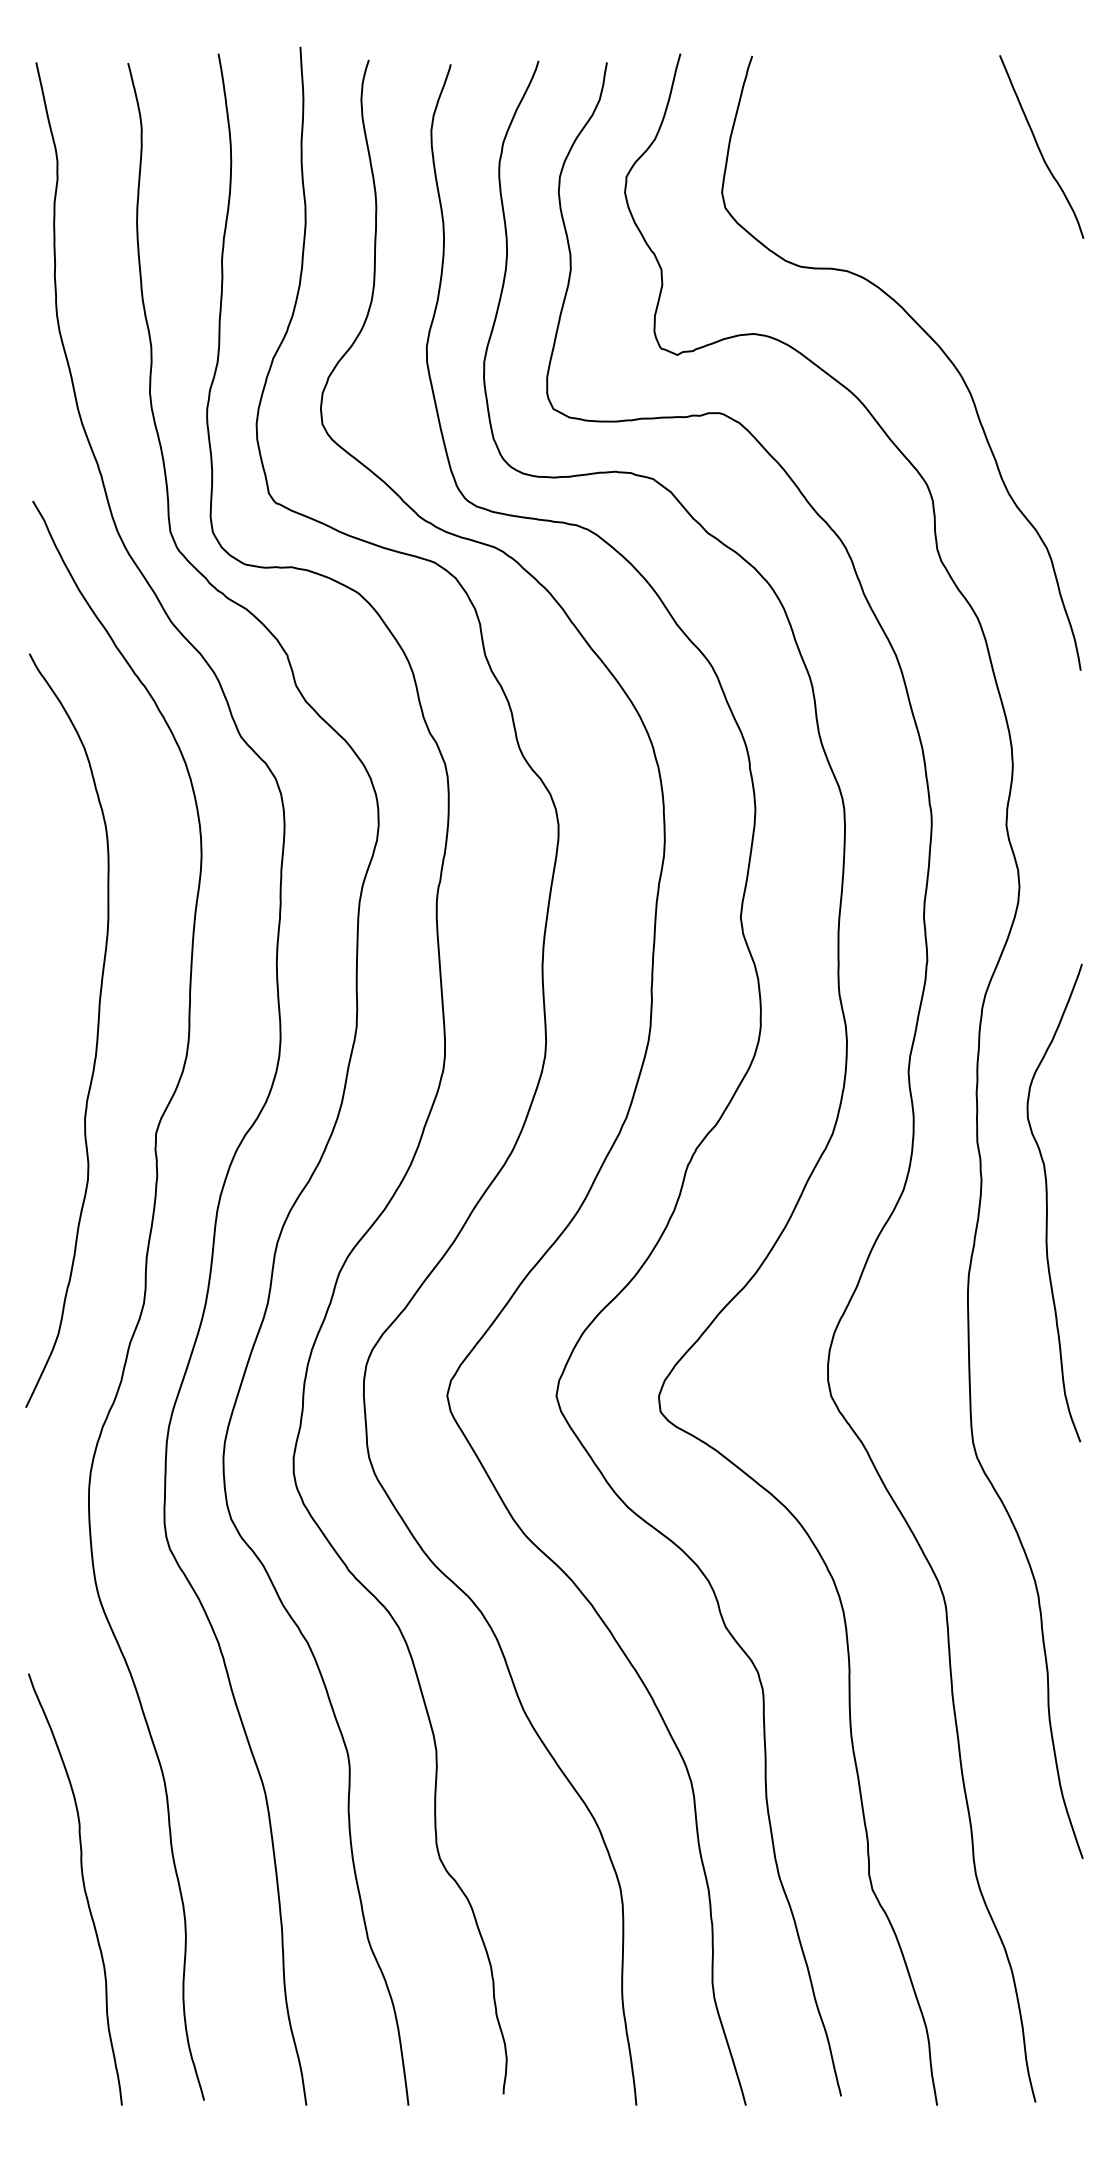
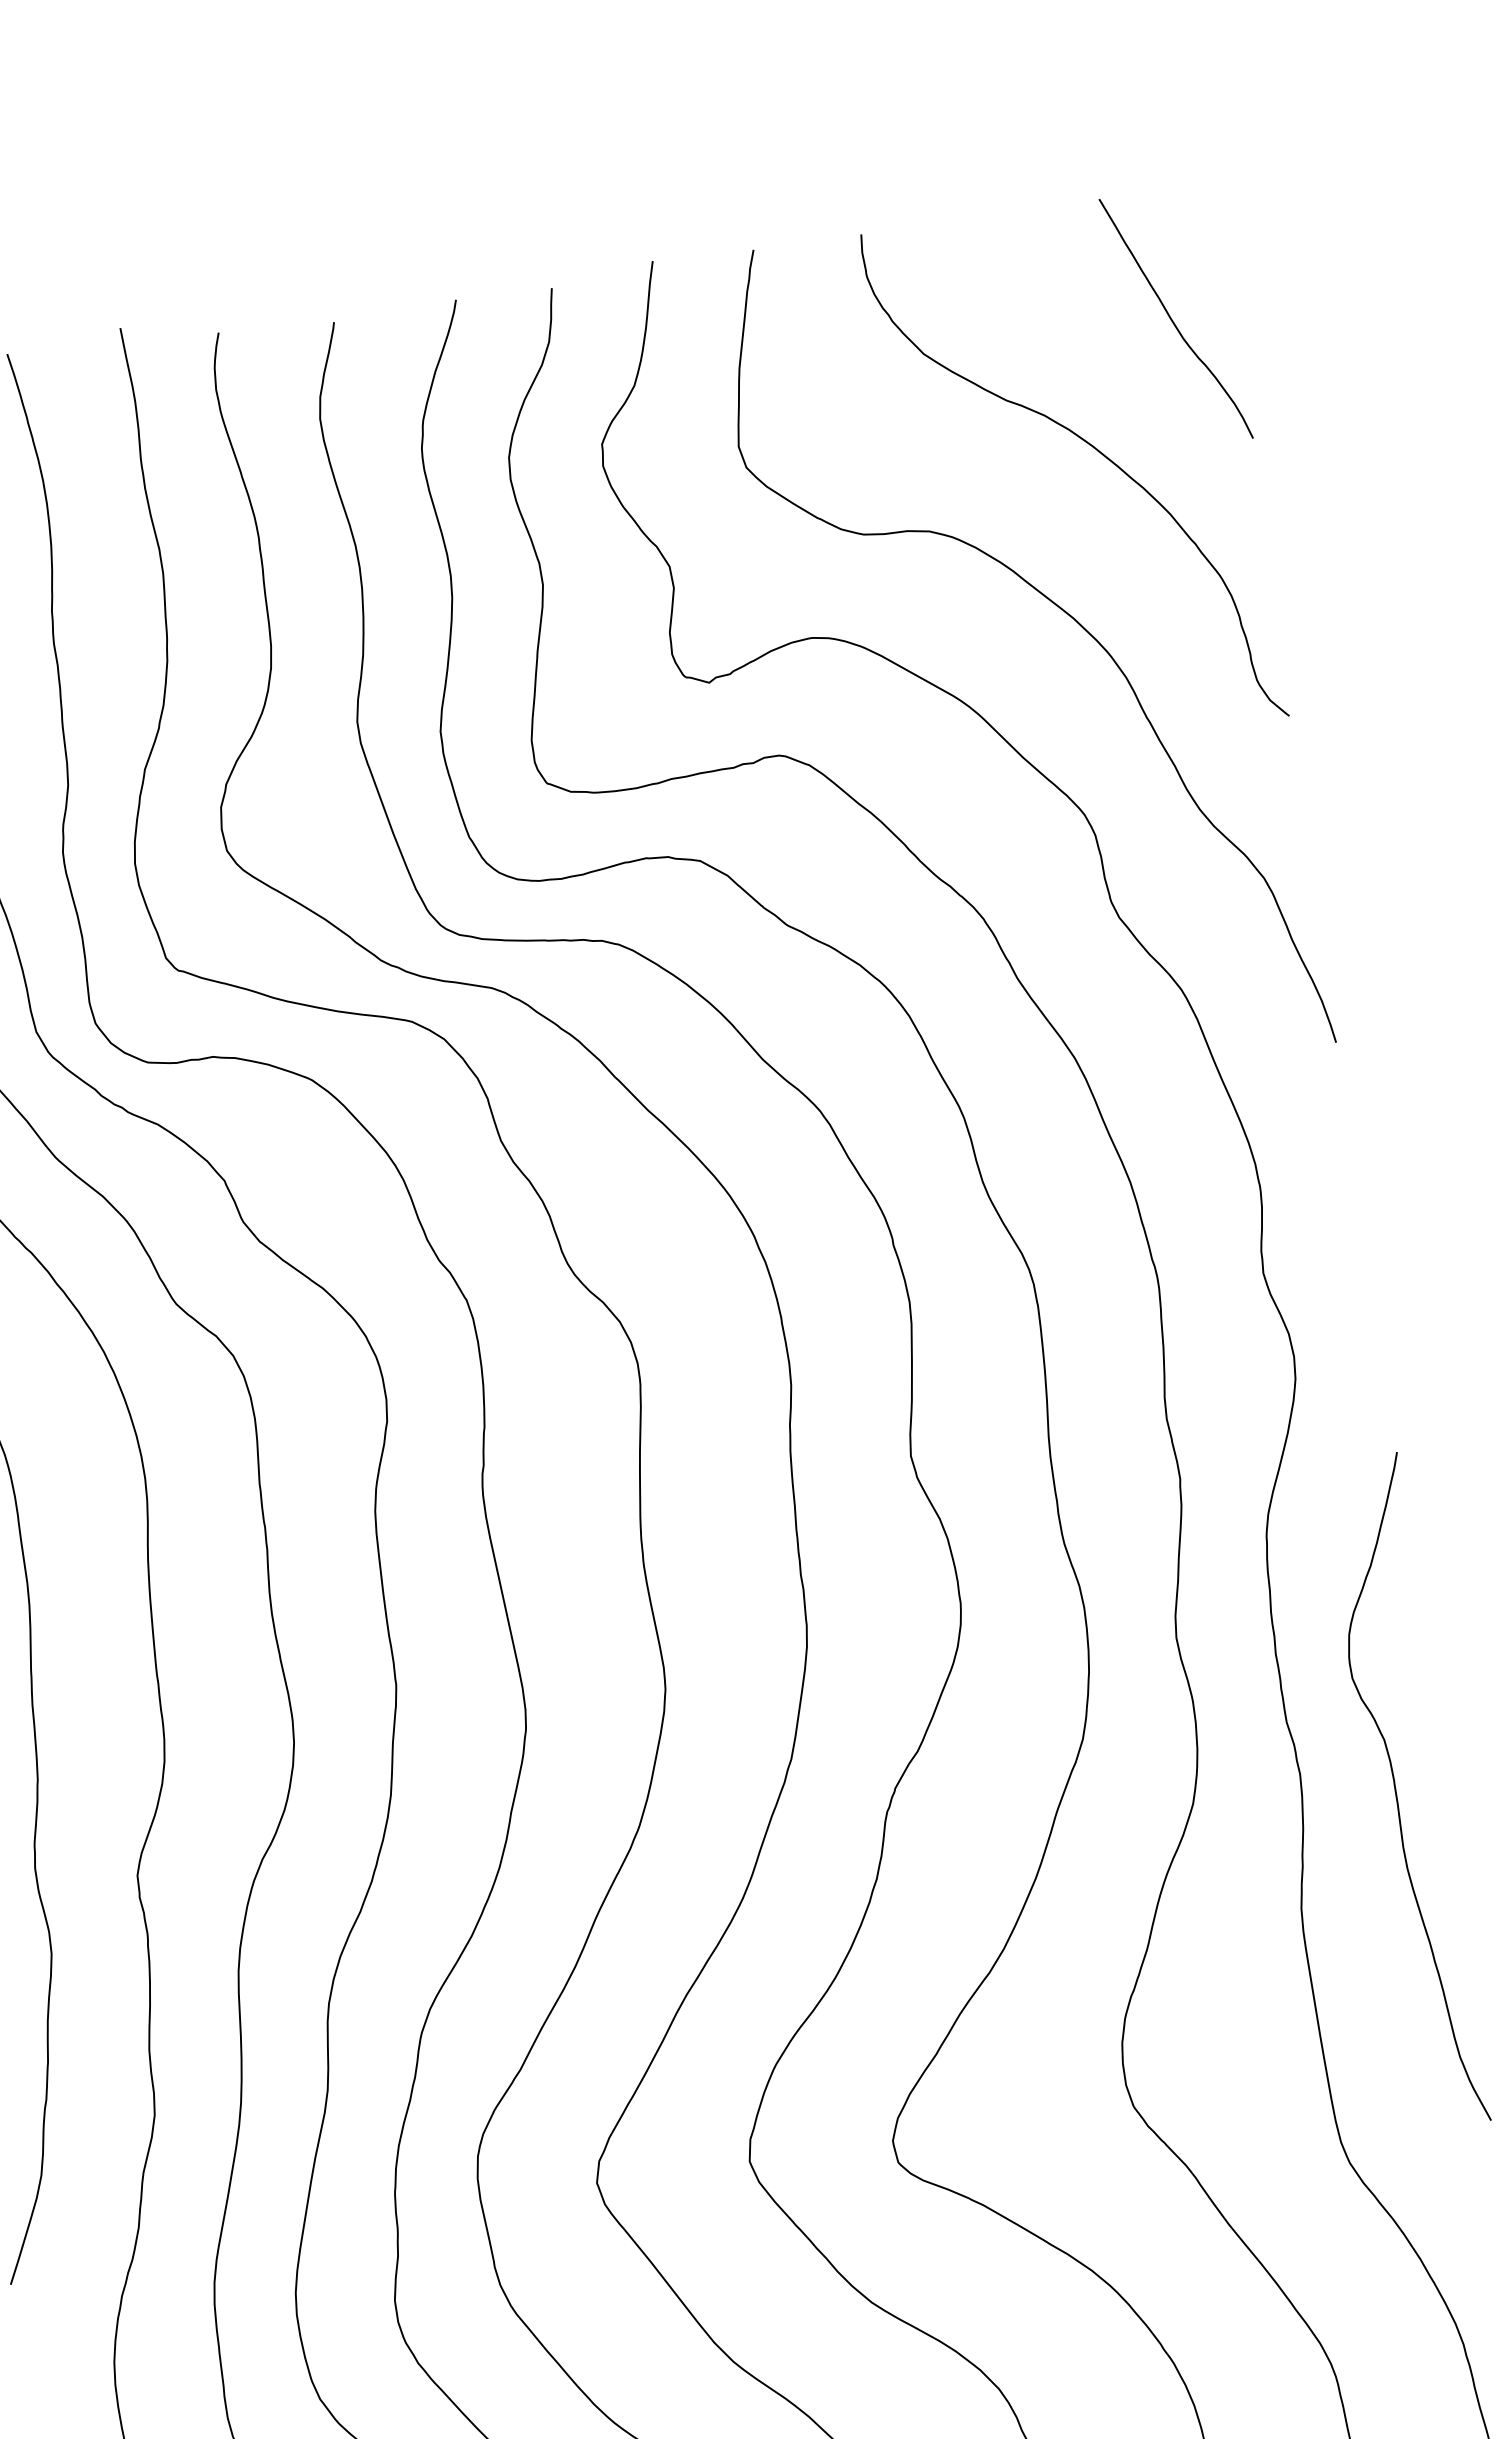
curve: (970, 229) -> (1093, 448), added

